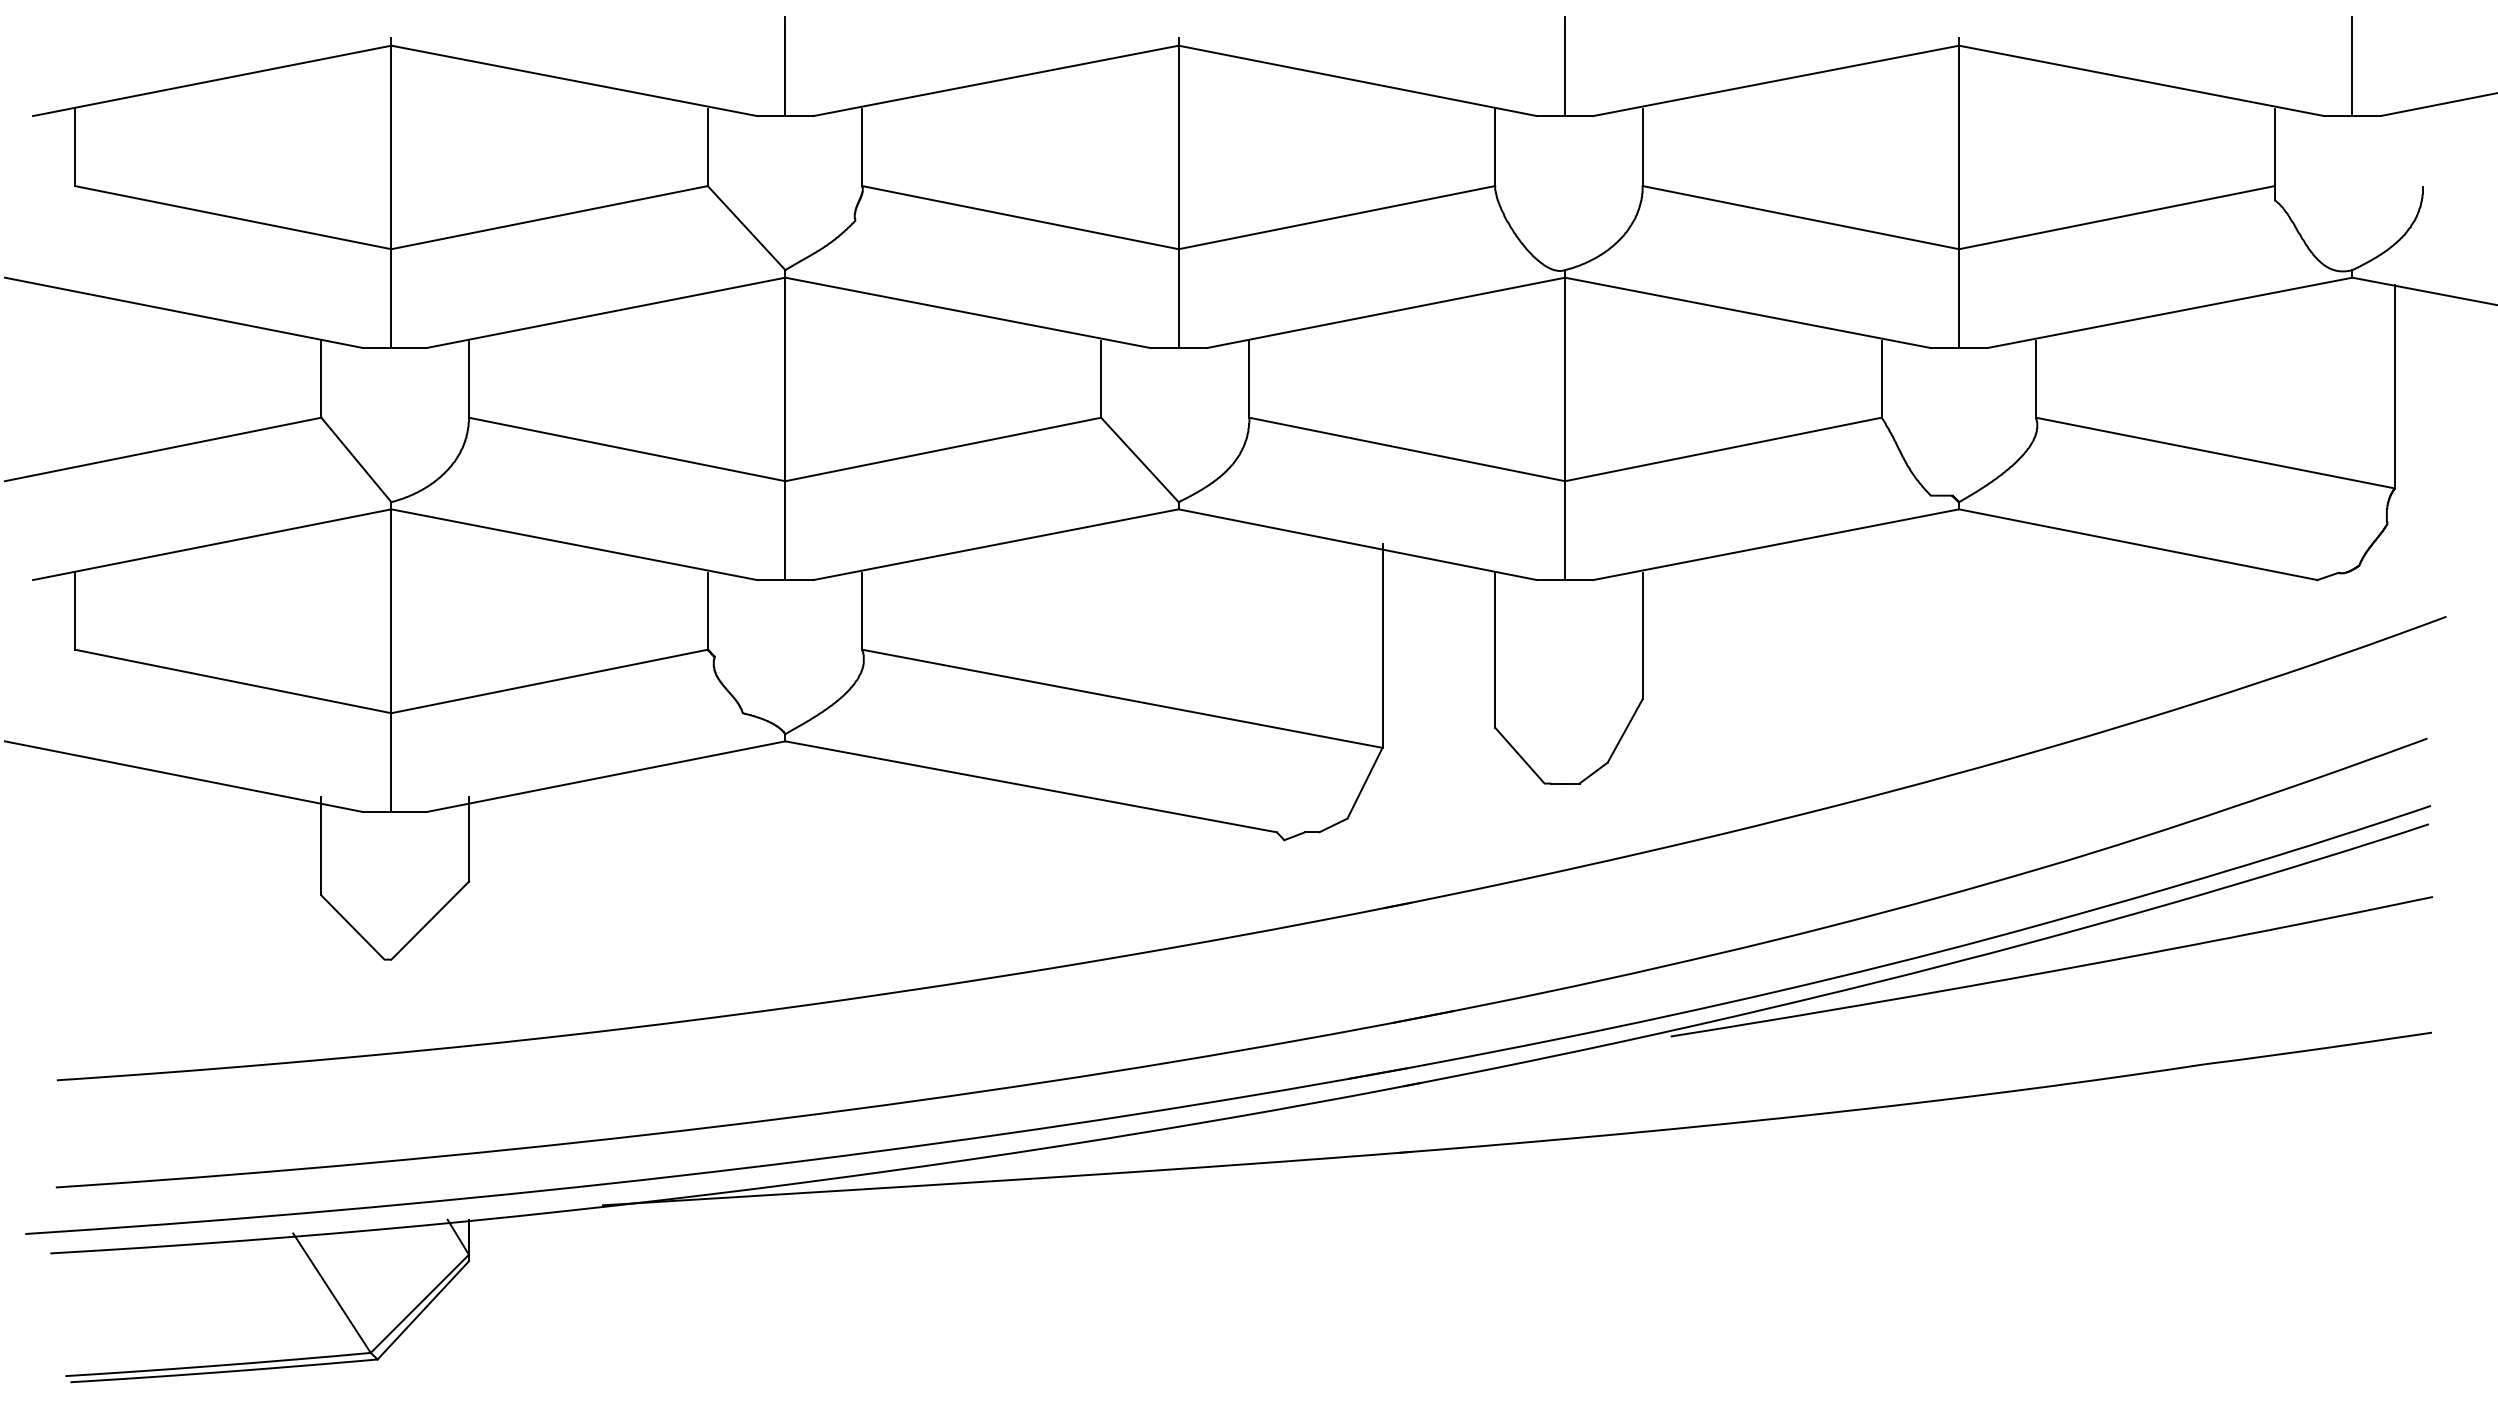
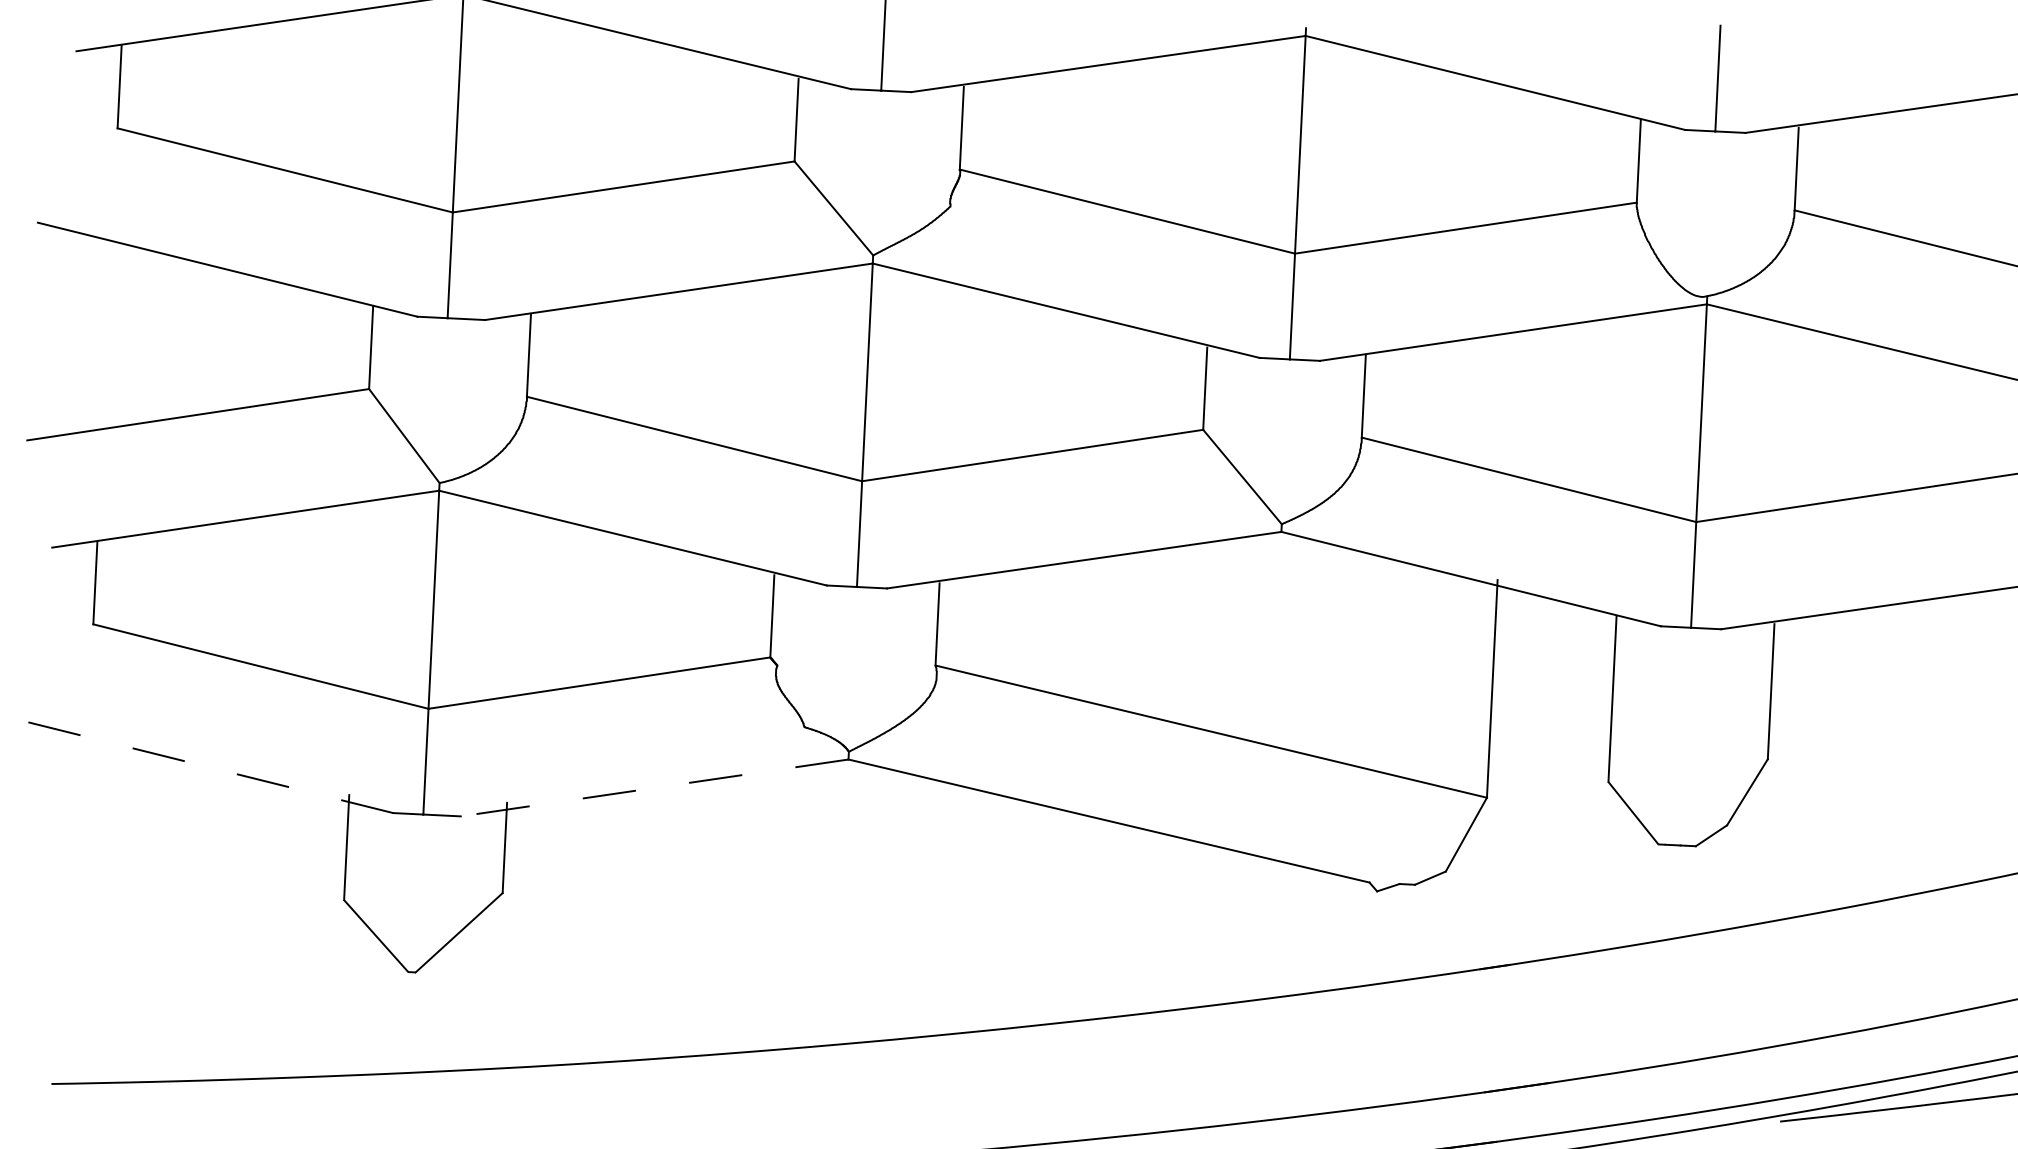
line: (184, 776) -> (203, 765), solid -> dashed
line: (605, 776) -> (654, 787), solid -> dashed

